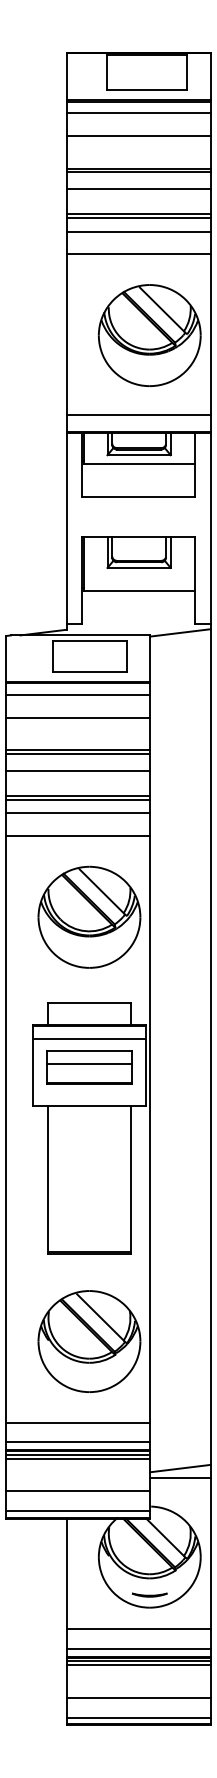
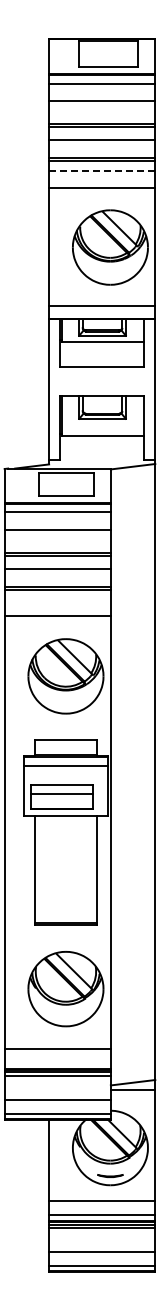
line: (137, 231) -> (101, 170), solid -> dashed
line: (77, 813) -> (57, 599), removed
part: (88, 1066) -> (61, 796), moved
line: (77, 1442) -> (57, 1063), removed

